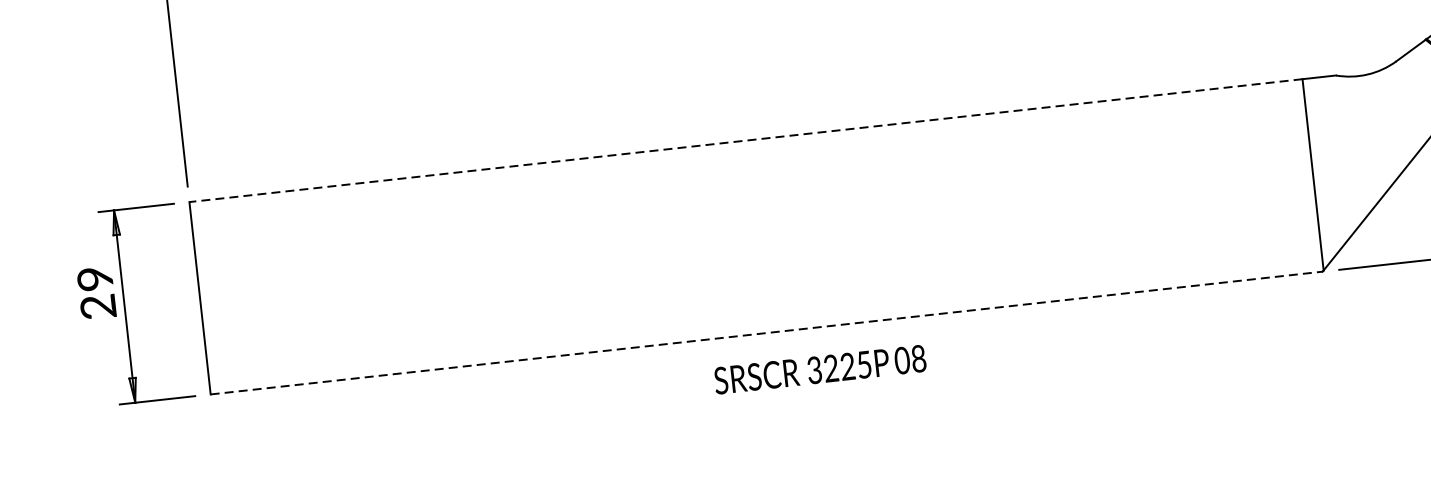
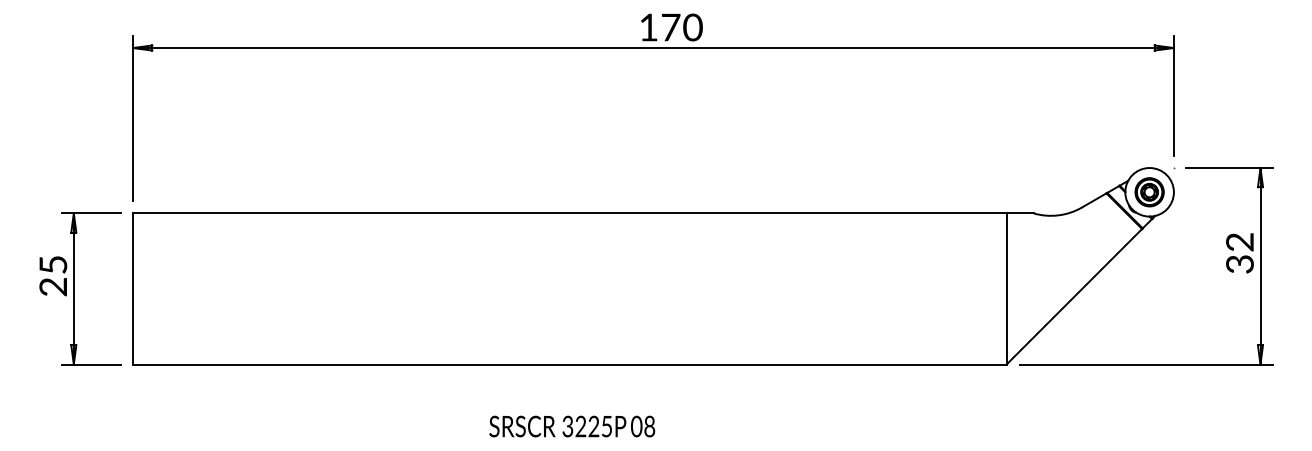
line: (745, 140) -> (569, 213), dashed -> solid
text: (95, 278) -> (53, 264), 29 -> 25
line: (766, 333) -> (569, 364), dashed -> solid
text: (820, 369) -> (572, 426), moved

